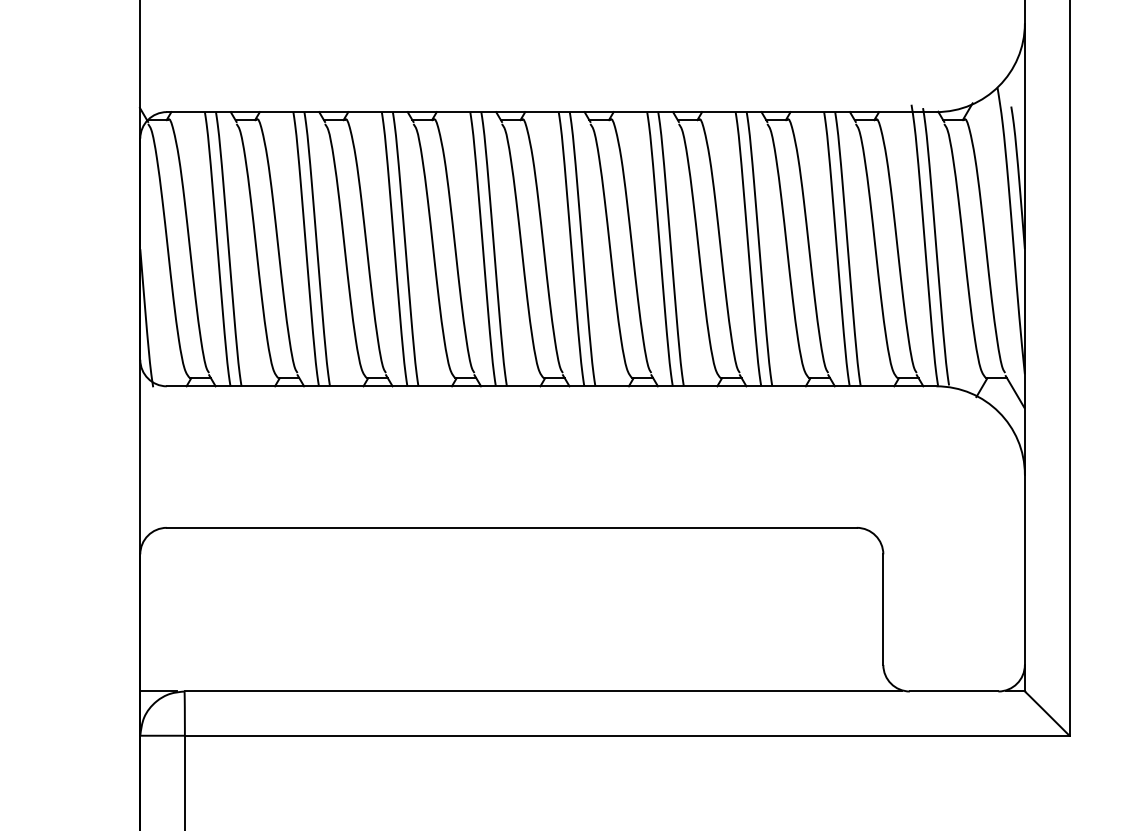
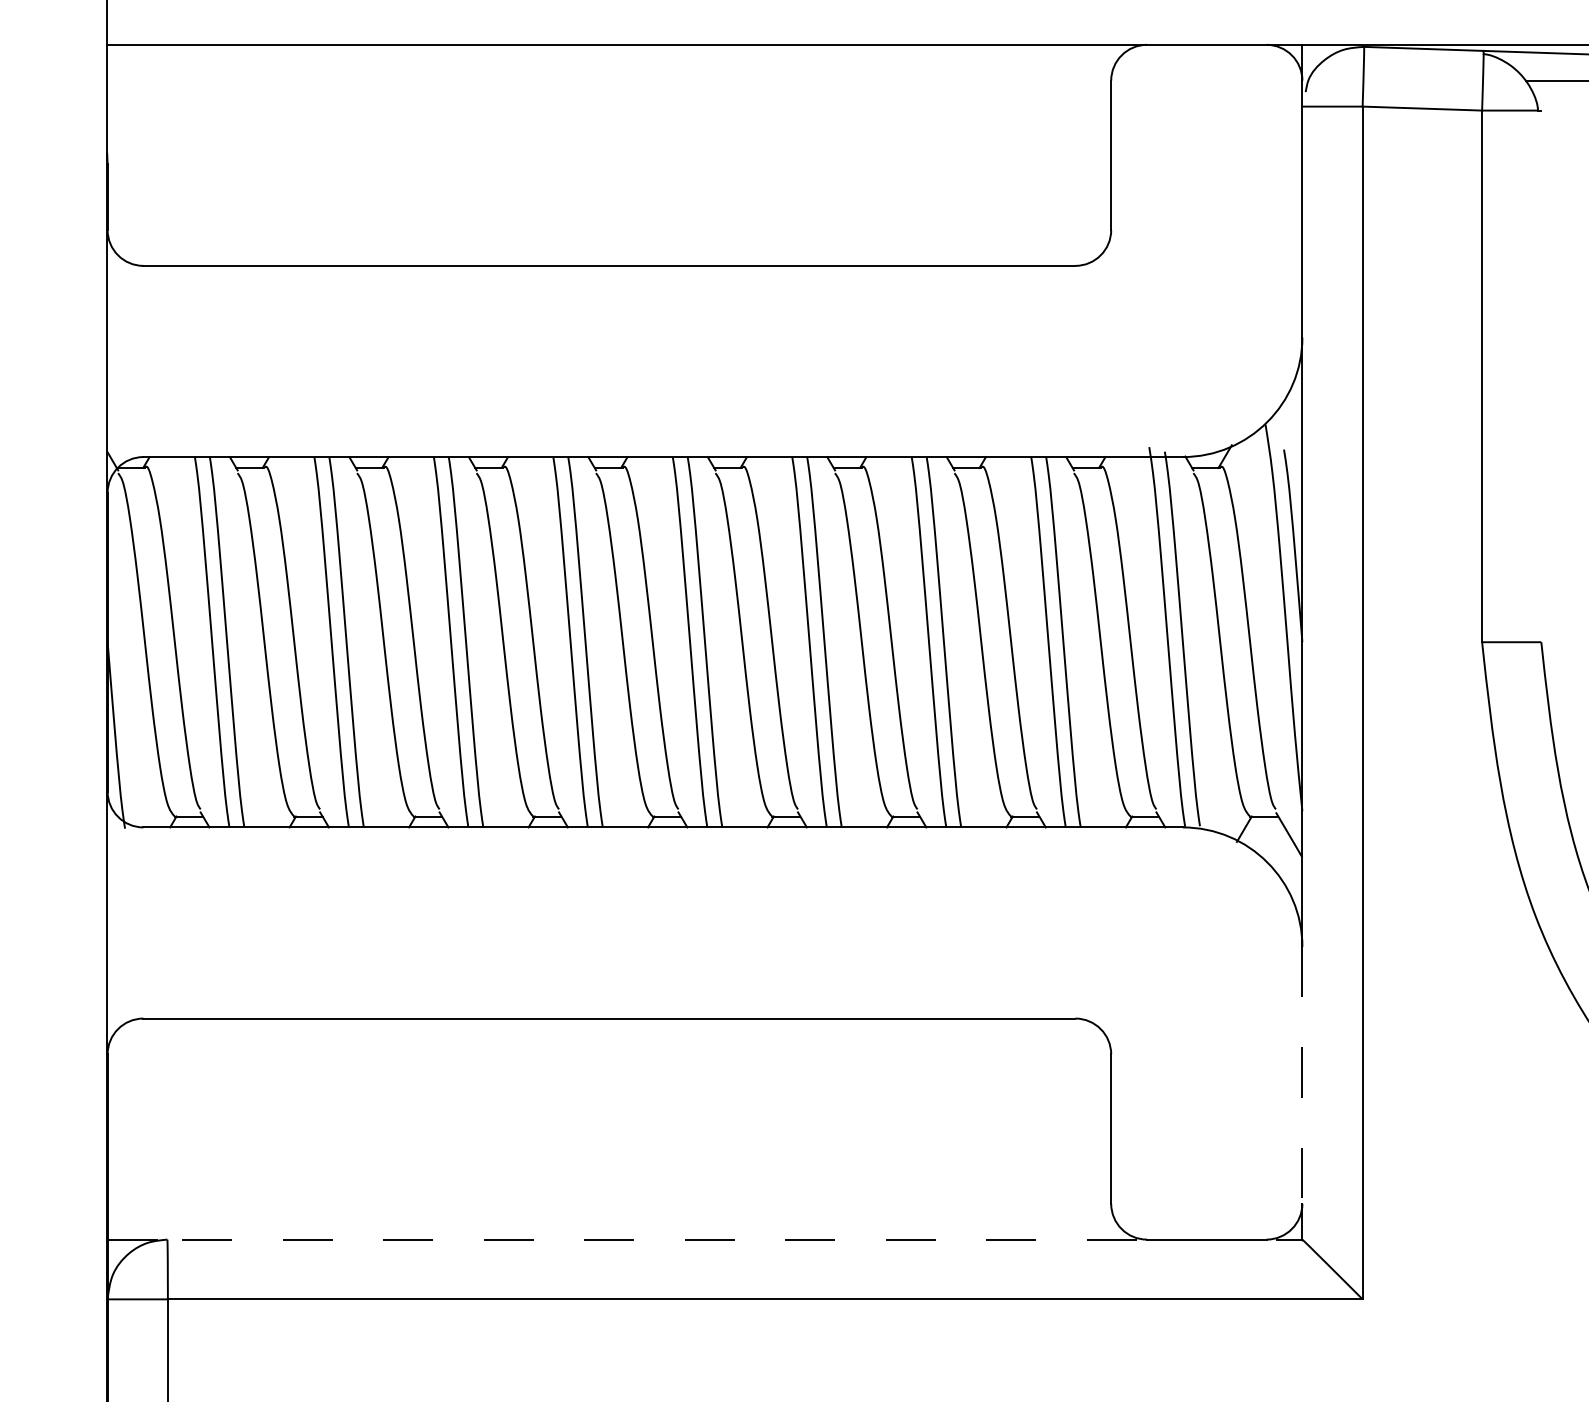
line: (1024, 569) -> (1302, 1075), solid -> dashed
line: (543, 691) -> (652, 1239), solid -> dashed

